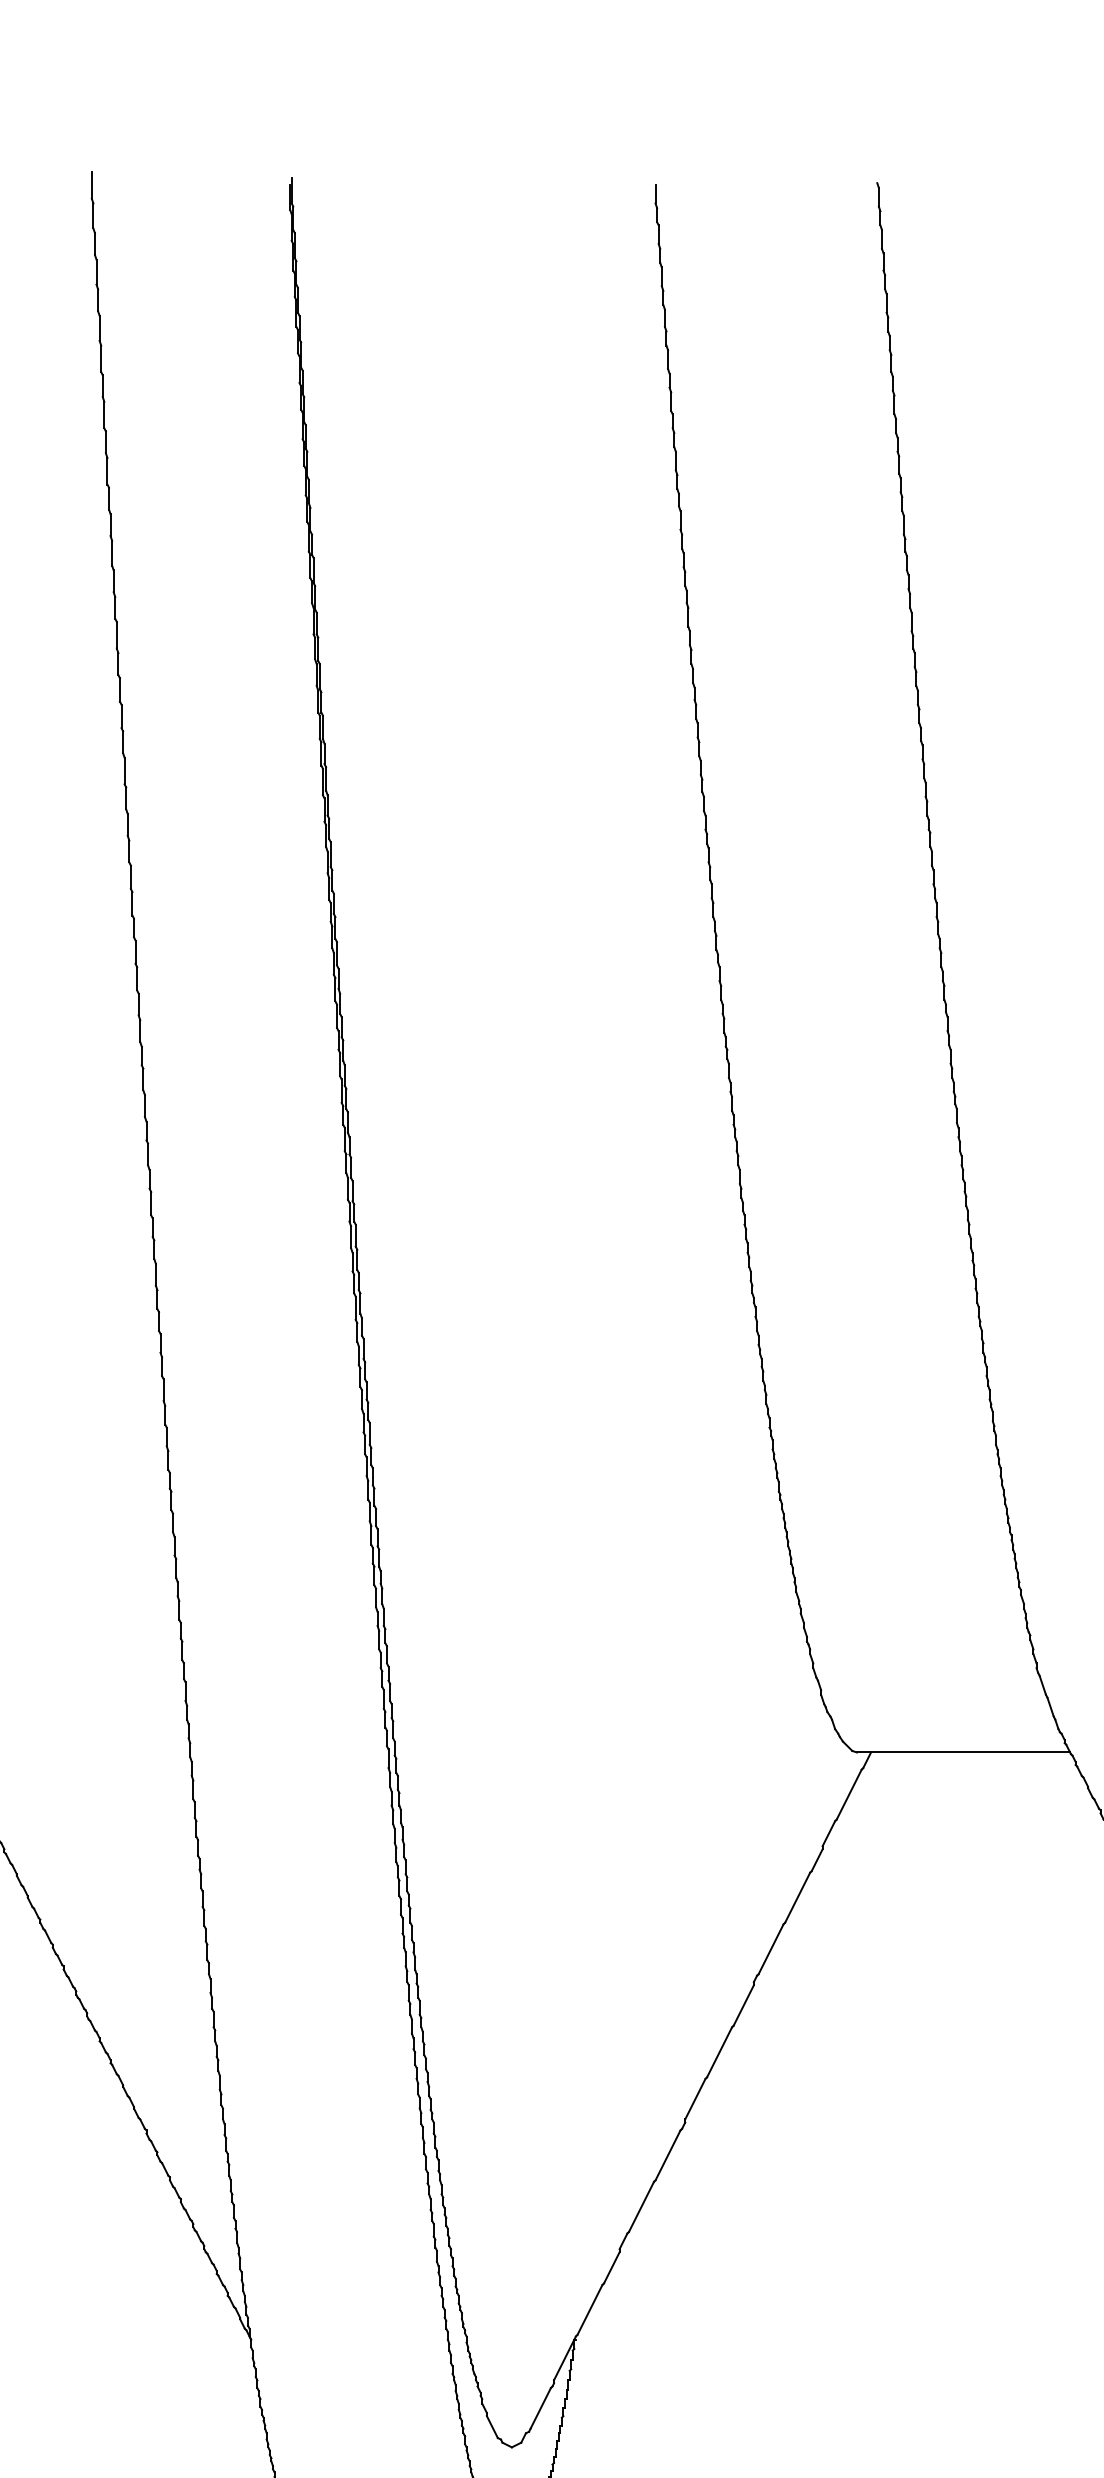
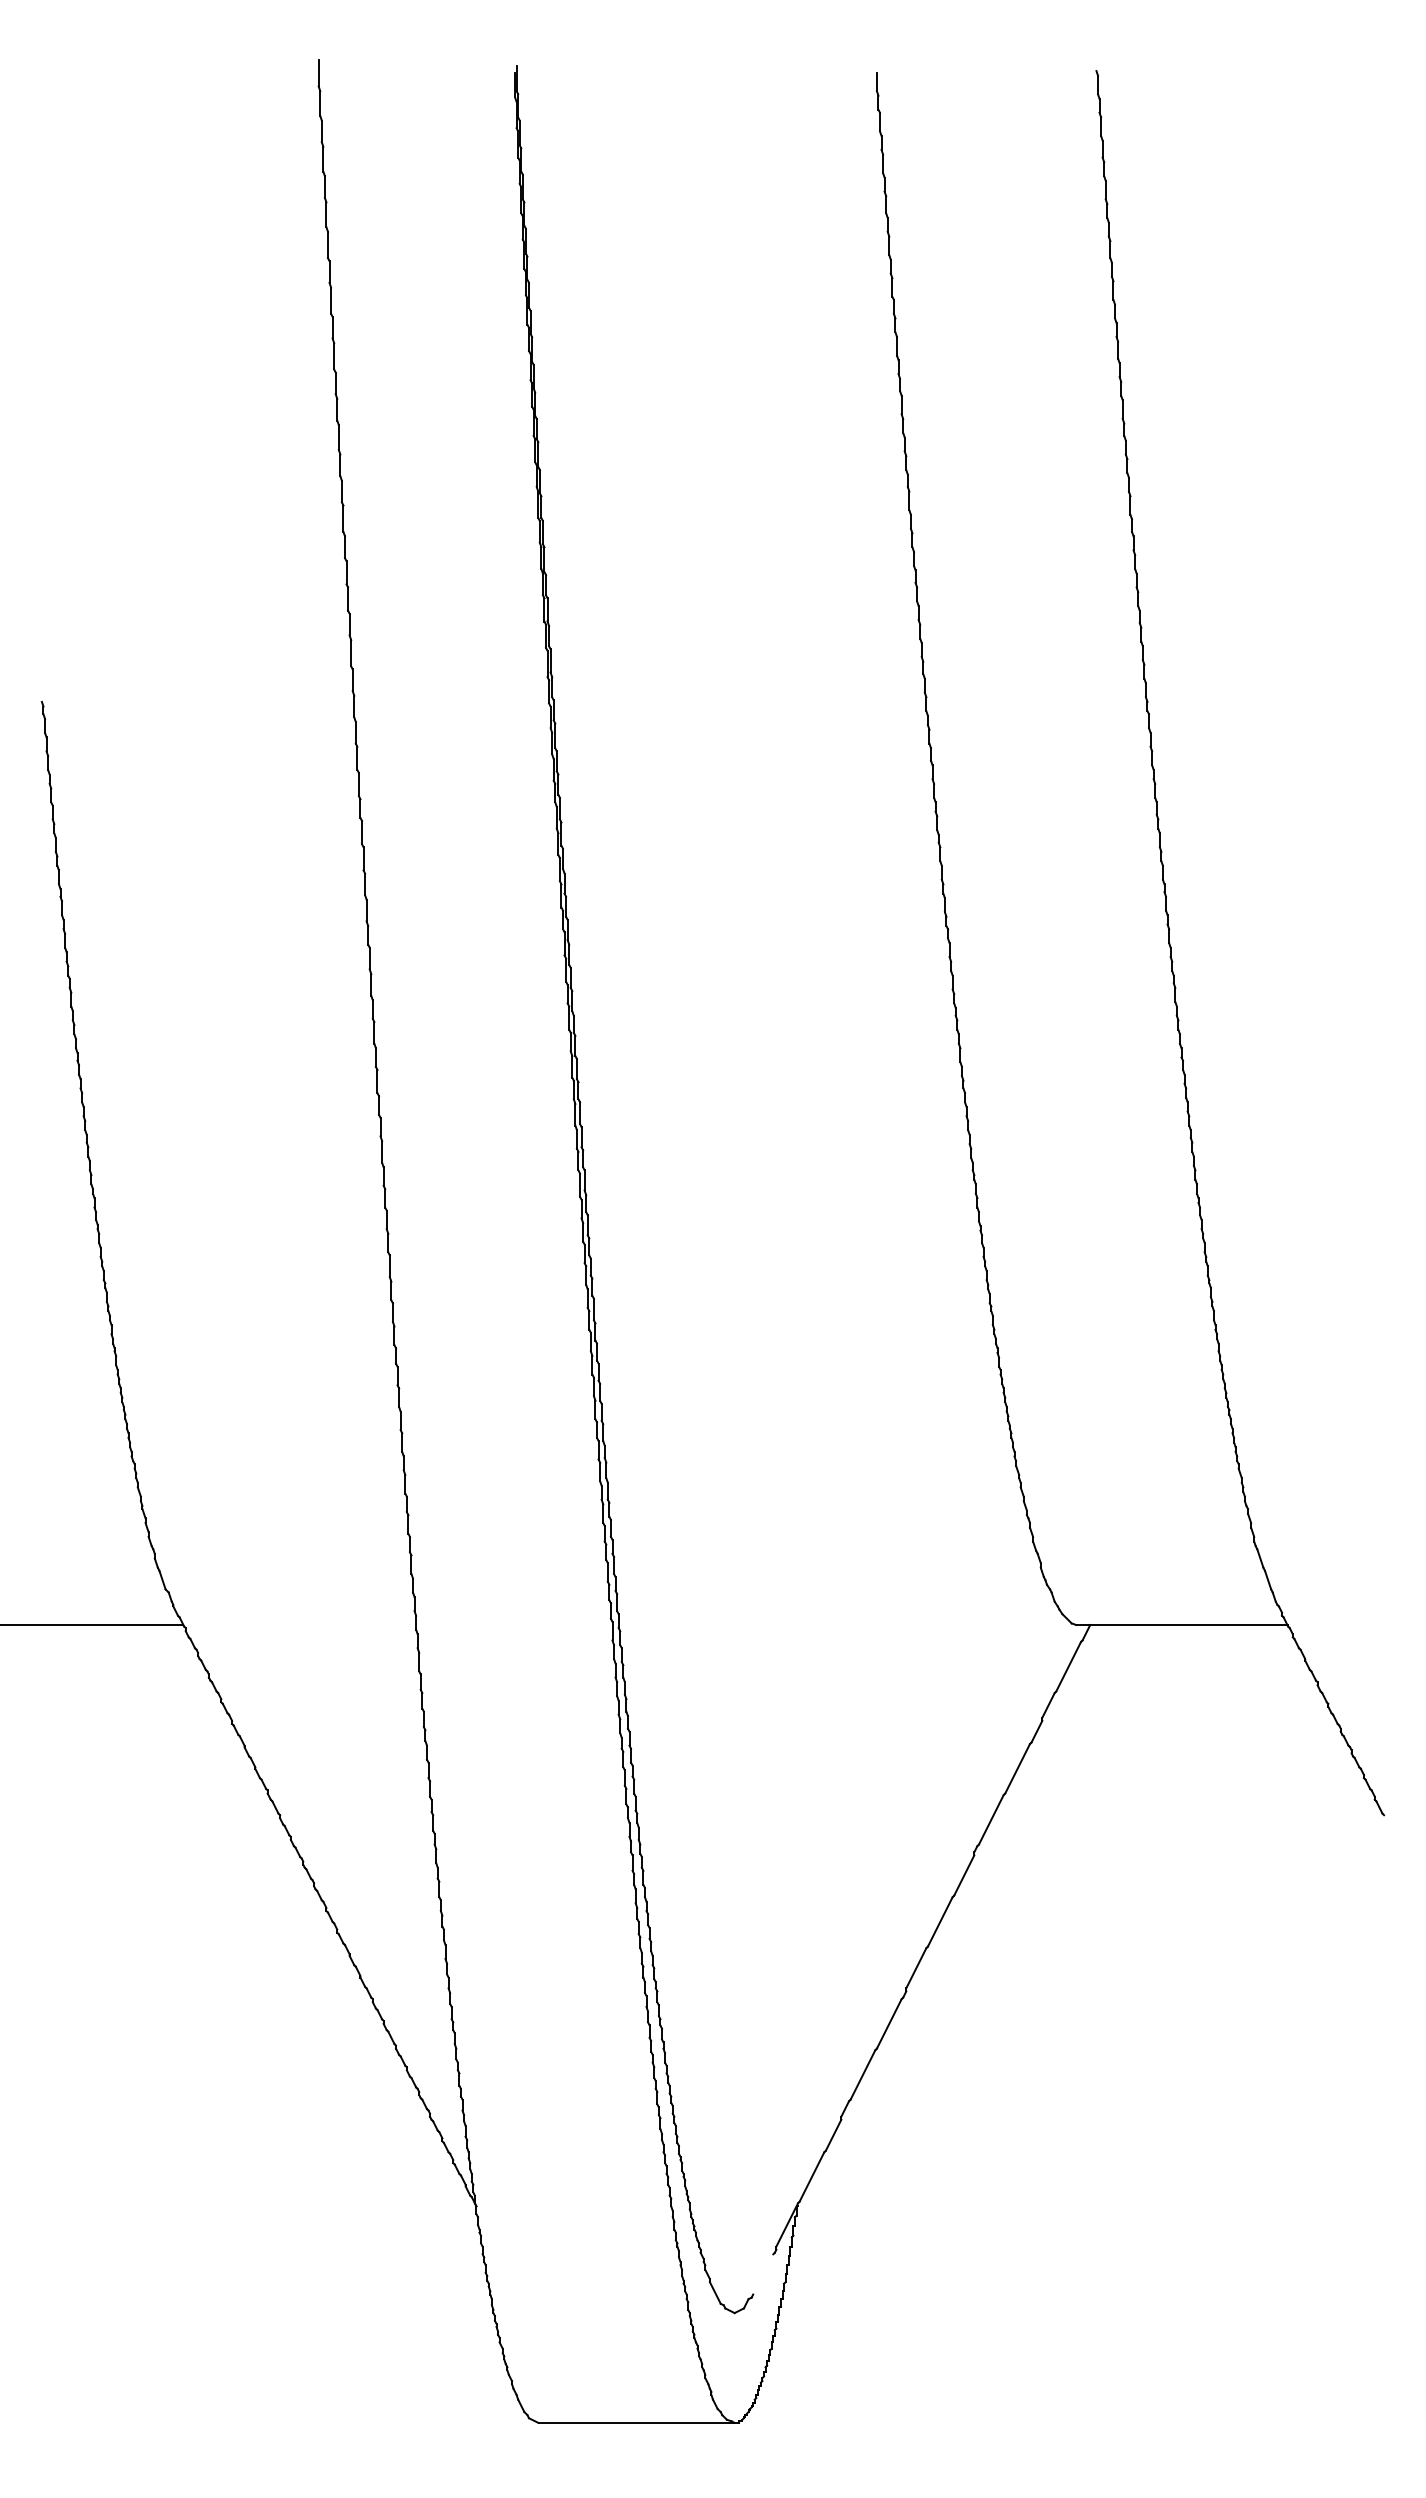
line: (541, 2408) -> (763, 2274), removed

